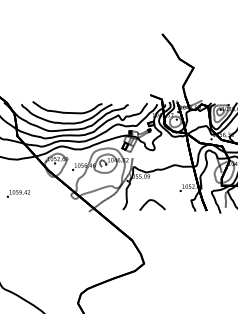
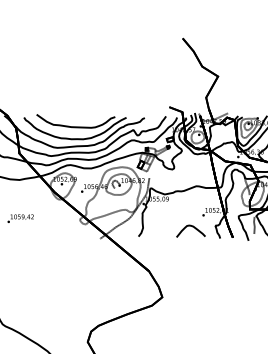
curve: (154, 202) -> (193, 228), moved

